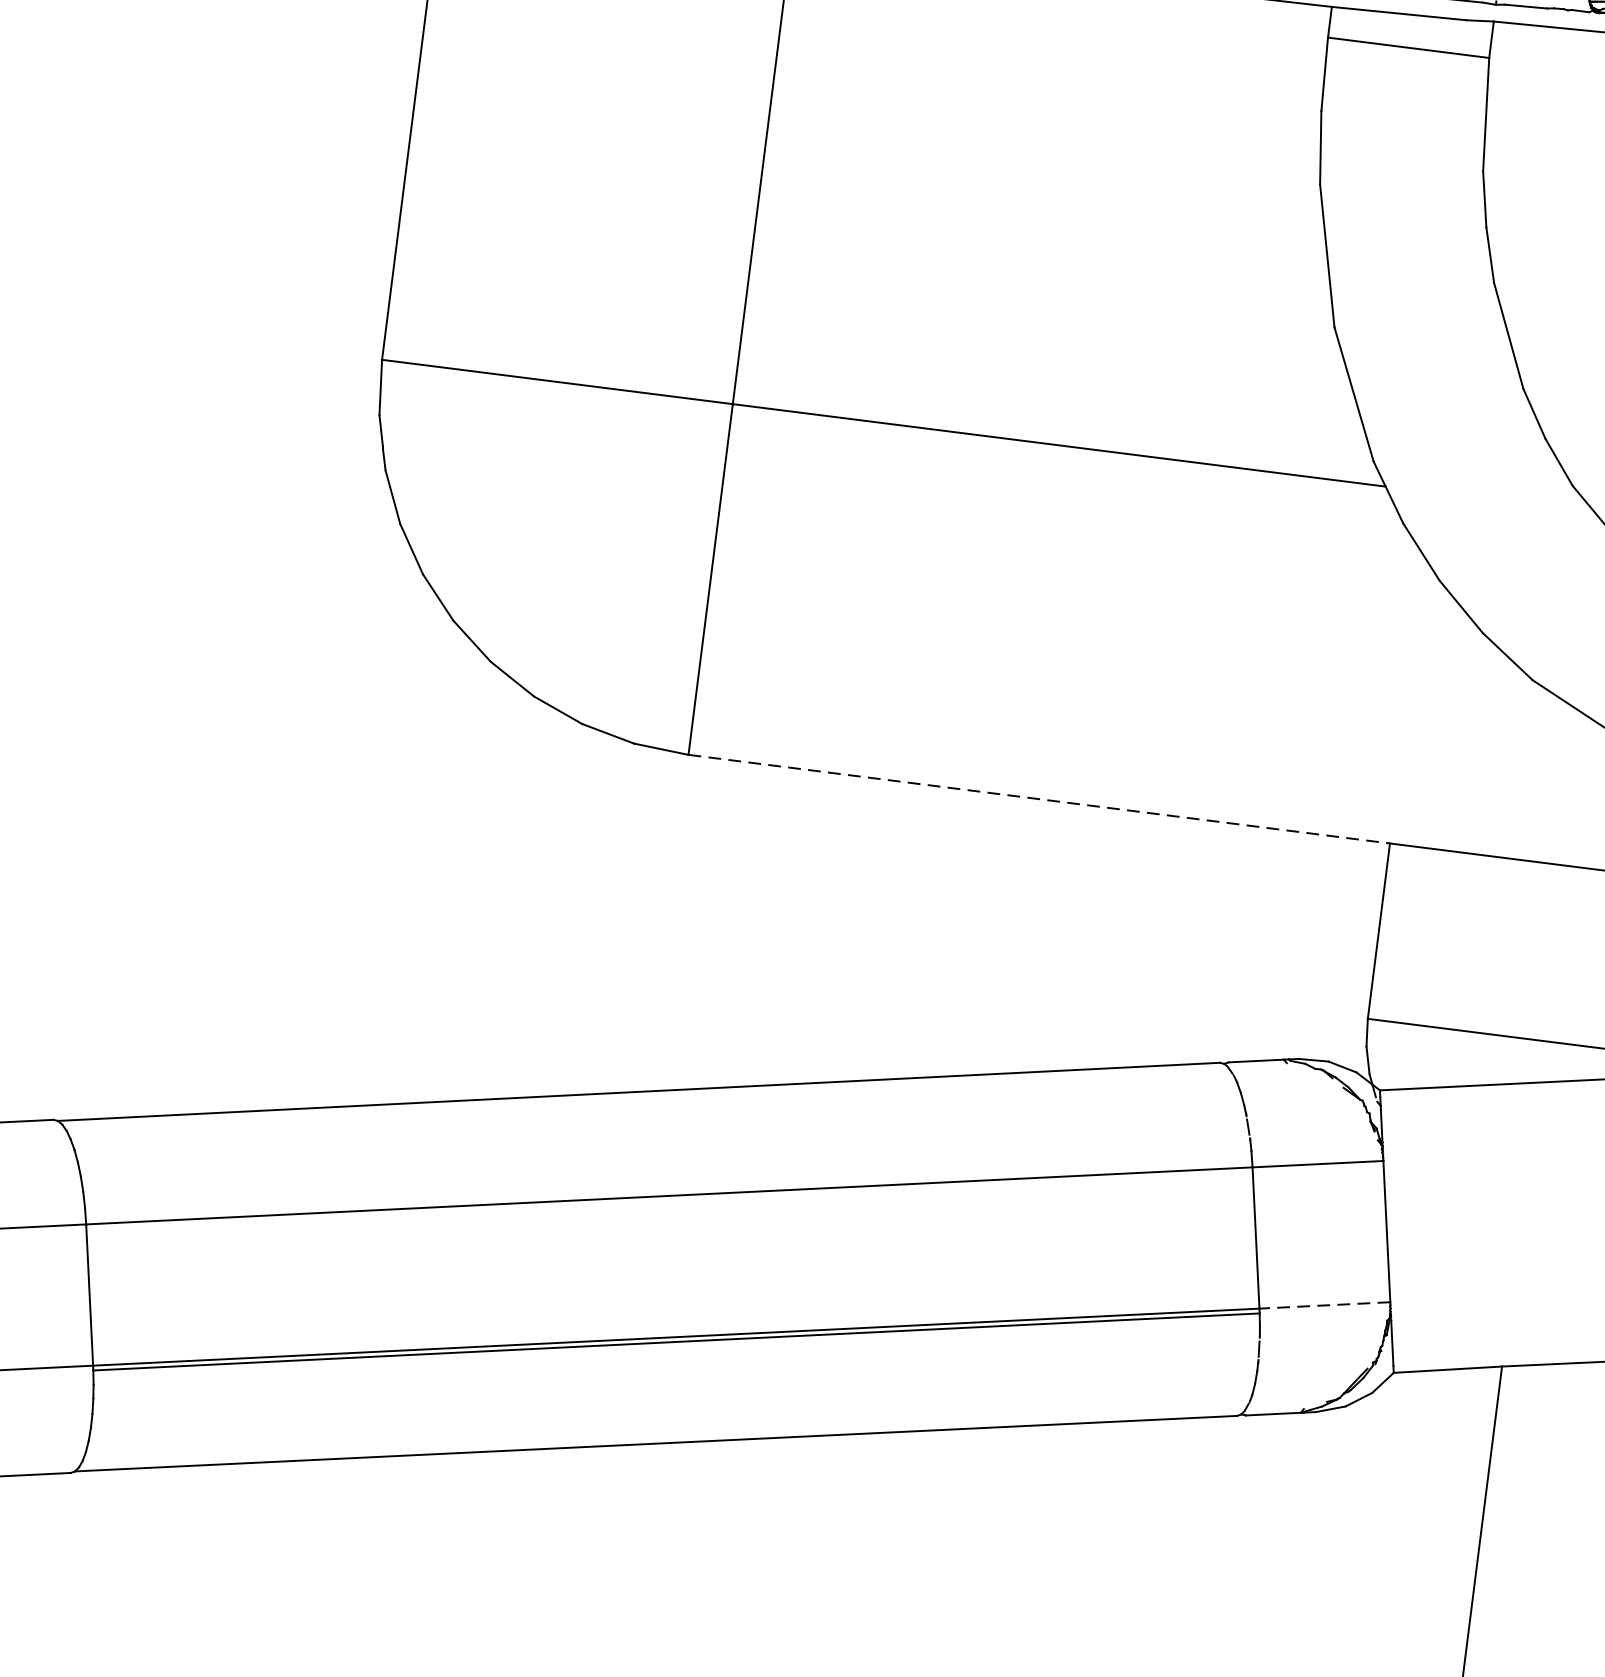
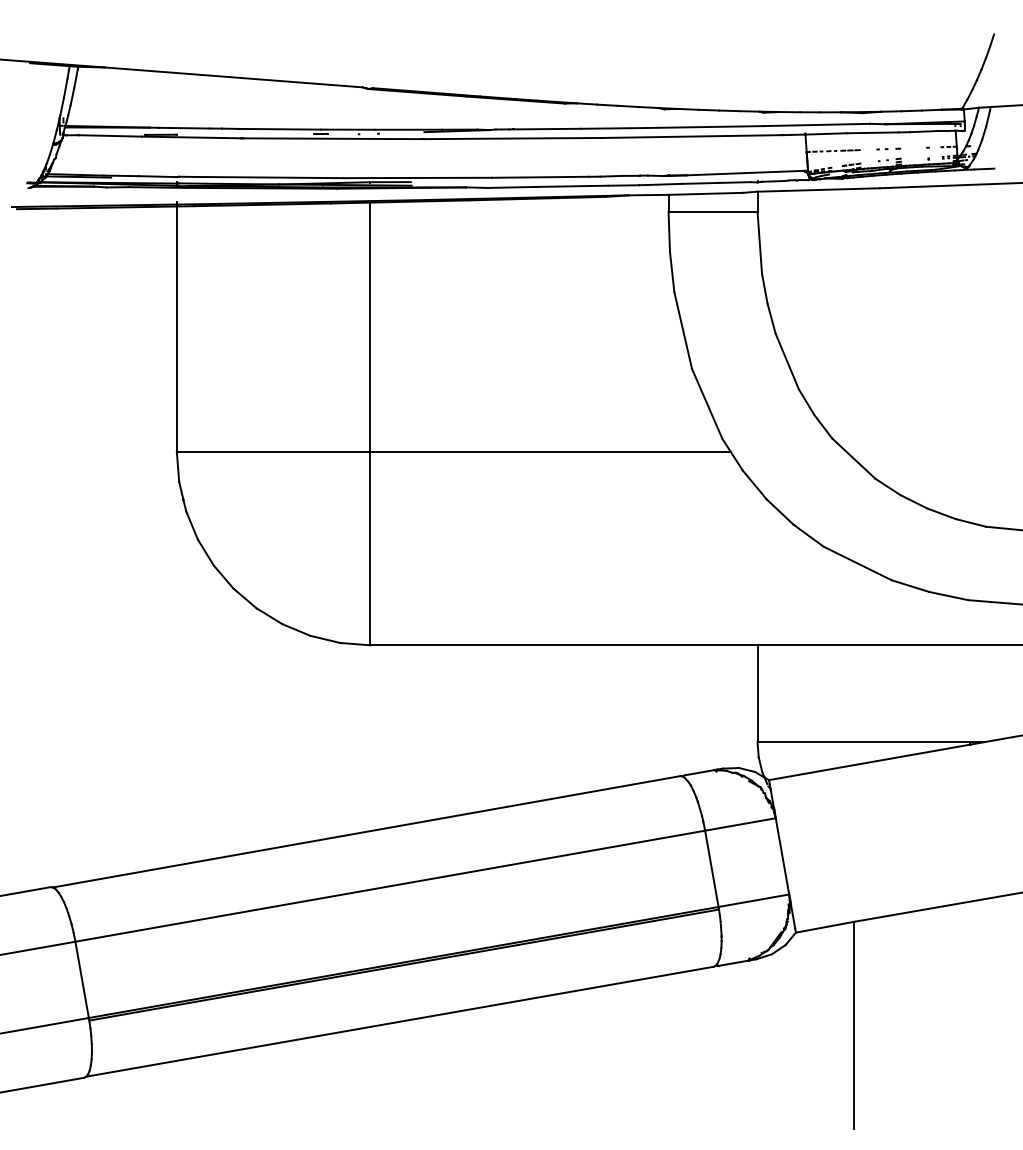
line: (1038, 799) -> (563, 645), dashed -> solid
line: (1324, 1304) -> (753, 900), dashed -> solid

